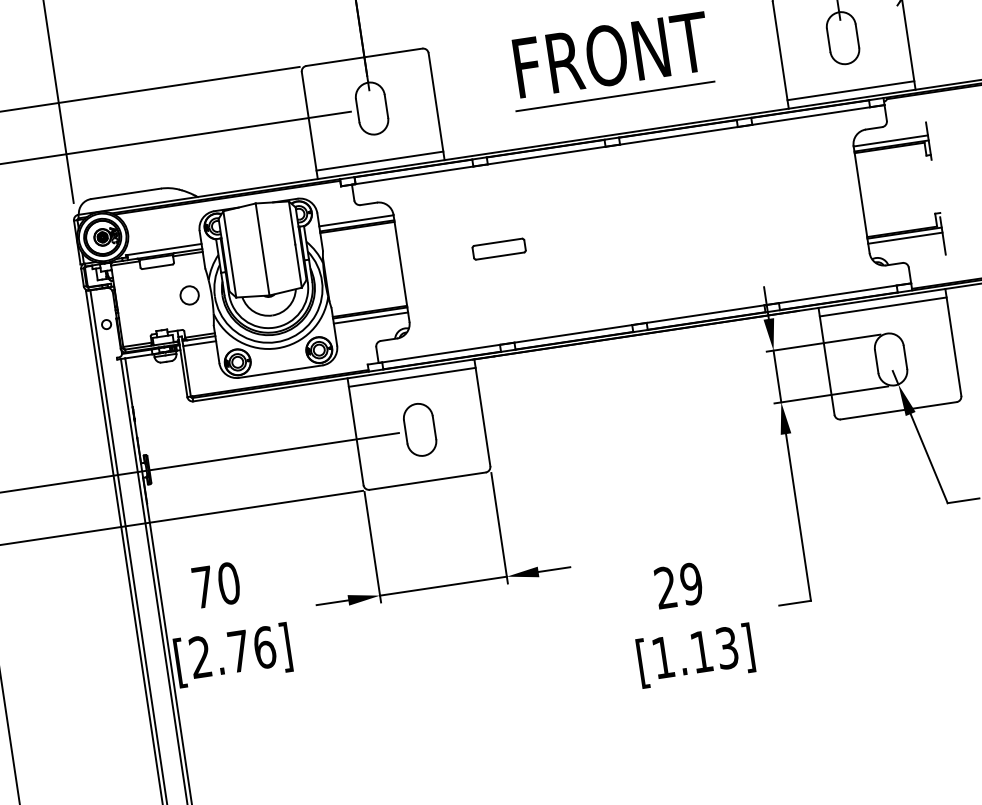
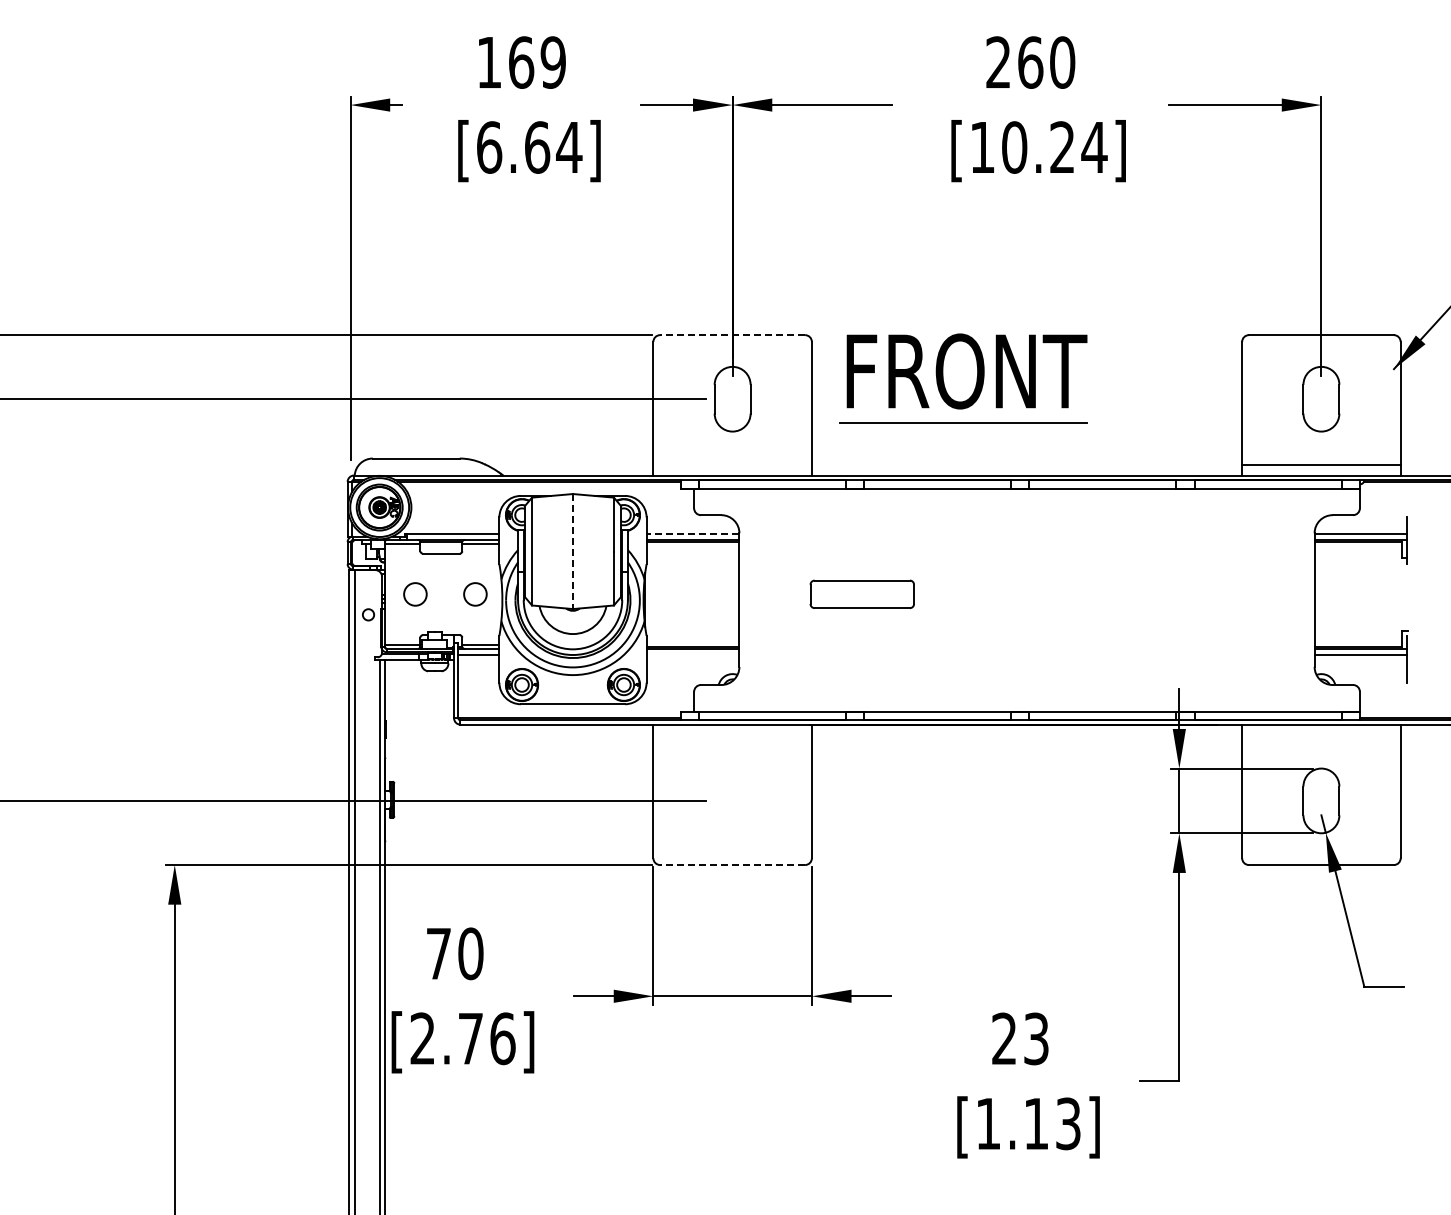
line: (364, 57) -> (732, 335), solid -> dashed
part: (610, 60) -> (963, 378), moved
line: (379, 160) -> (732, 464), removed
line: (356, 220) -> (692, 533), solid -> dashed
line: (262, 249) -> (572, 551), solid -> dashed
part: (499, 249) -> (862, 594), size x1.6
circle: (141, 302) -> (415, 594), added
line: (883, 307) -> (1321, 735), removed
line: (370, 318) -> (692, 655), removed
line: (412, 377) -> (732, 735), removed
part: (419, 429) -> (732, 800), removed
line: (427, 481) -> (732, 865), solid -> dashed
text: (690, 583) -> (1035, 1038), 29 -> 23

